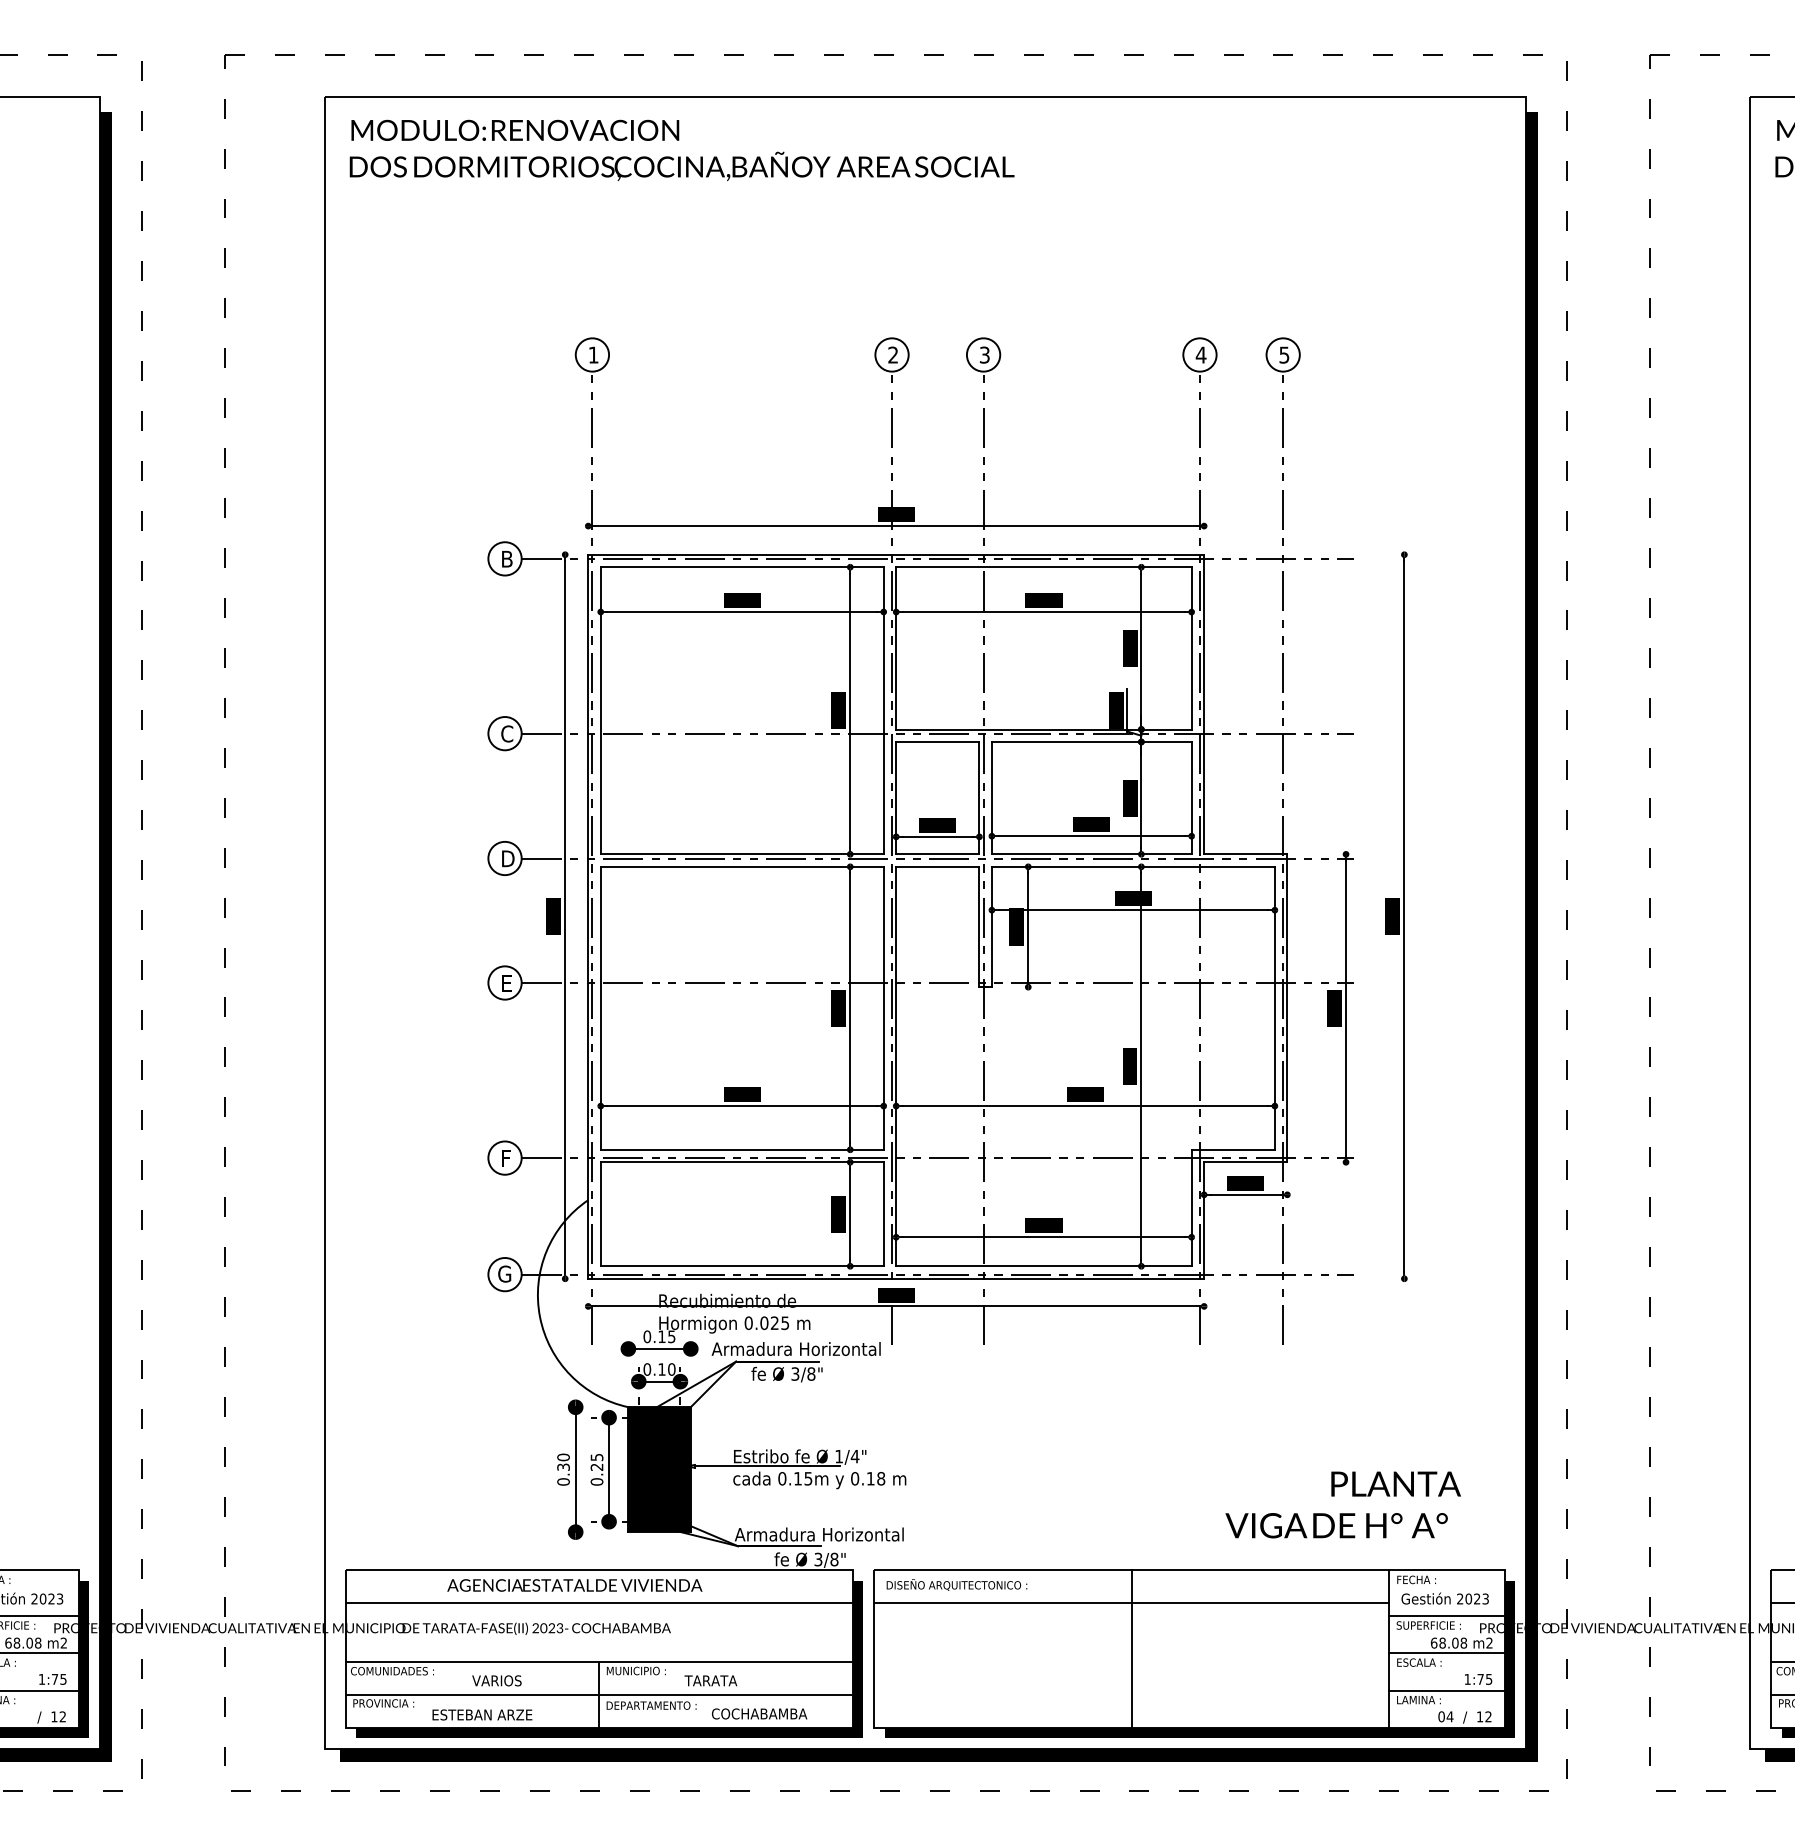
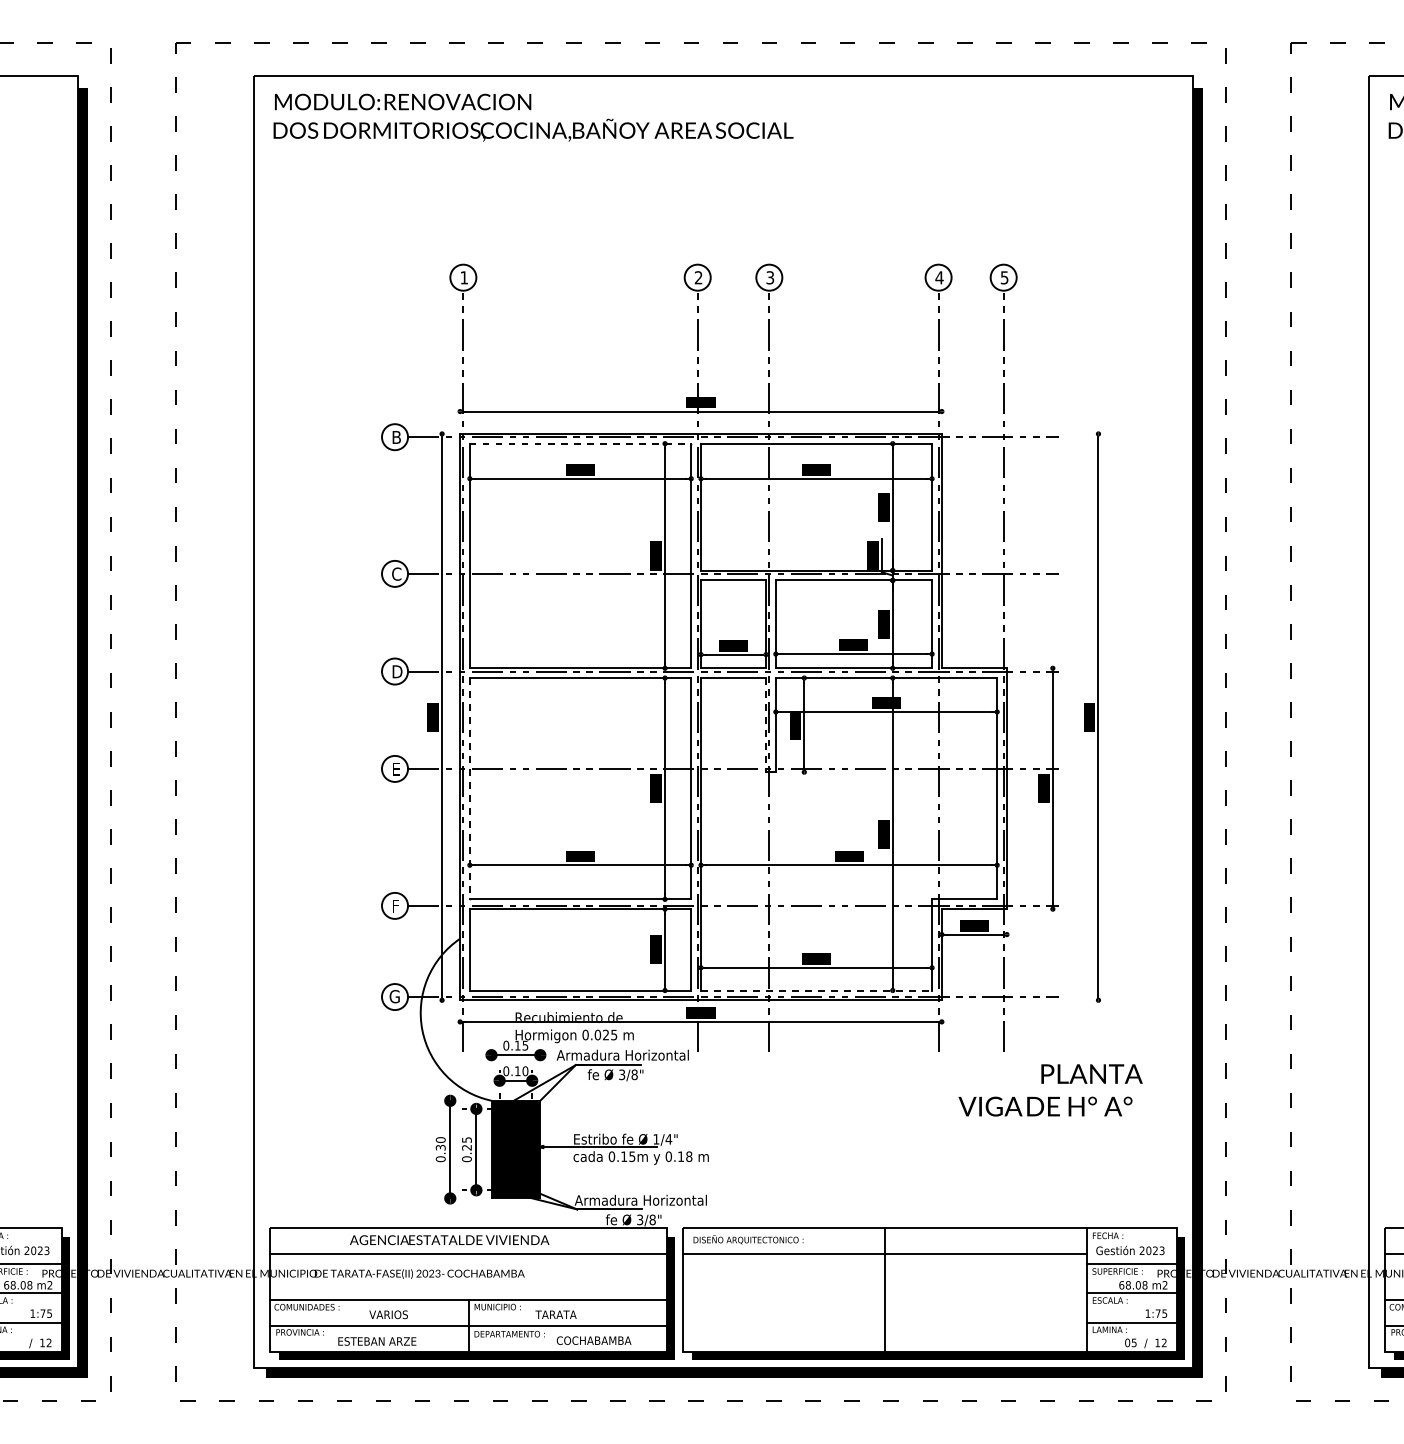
line: (742, 567) -> (580, 443), solid -> dashed
line: (979, 927) -> (766, 725), solid -> dashed
line: (600, 1008) -> (469, 788), solid -> dashed
line: (1043, 1266) -> (816, 990), solid -> dashed
text: (1342, 1504) -> (1050, 1090), moved
text: (1449, 1716) -> (1133, 1342), 04 -> 05

